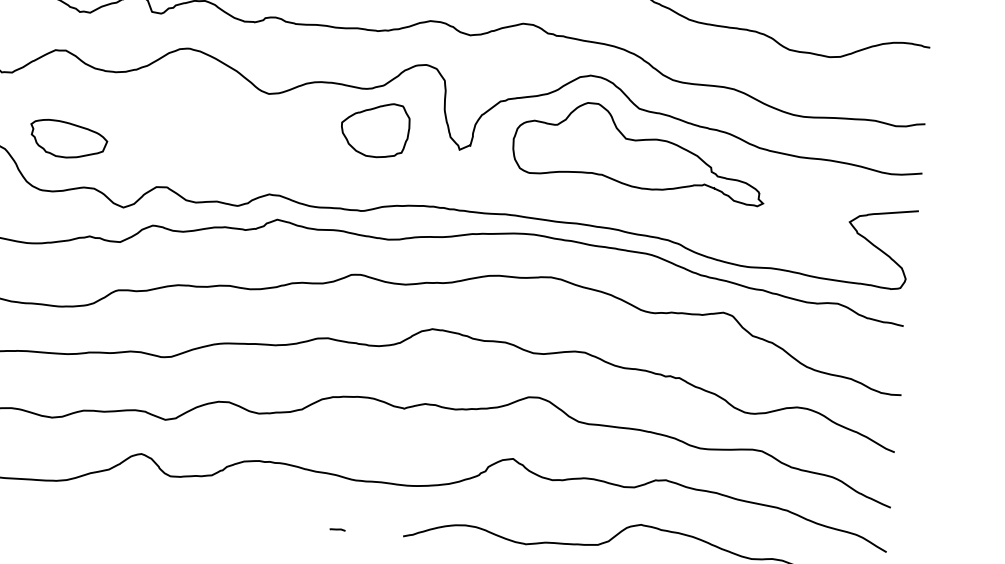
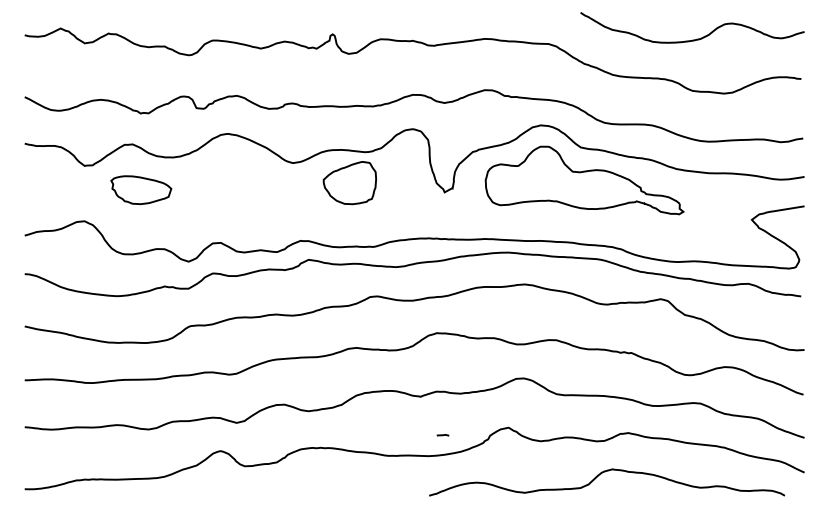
part: (374, 130) -> (349, 183), moved
part: (68, 140) -> (141, 190), moved
line: (336, 529) -> (442, 435), moved

